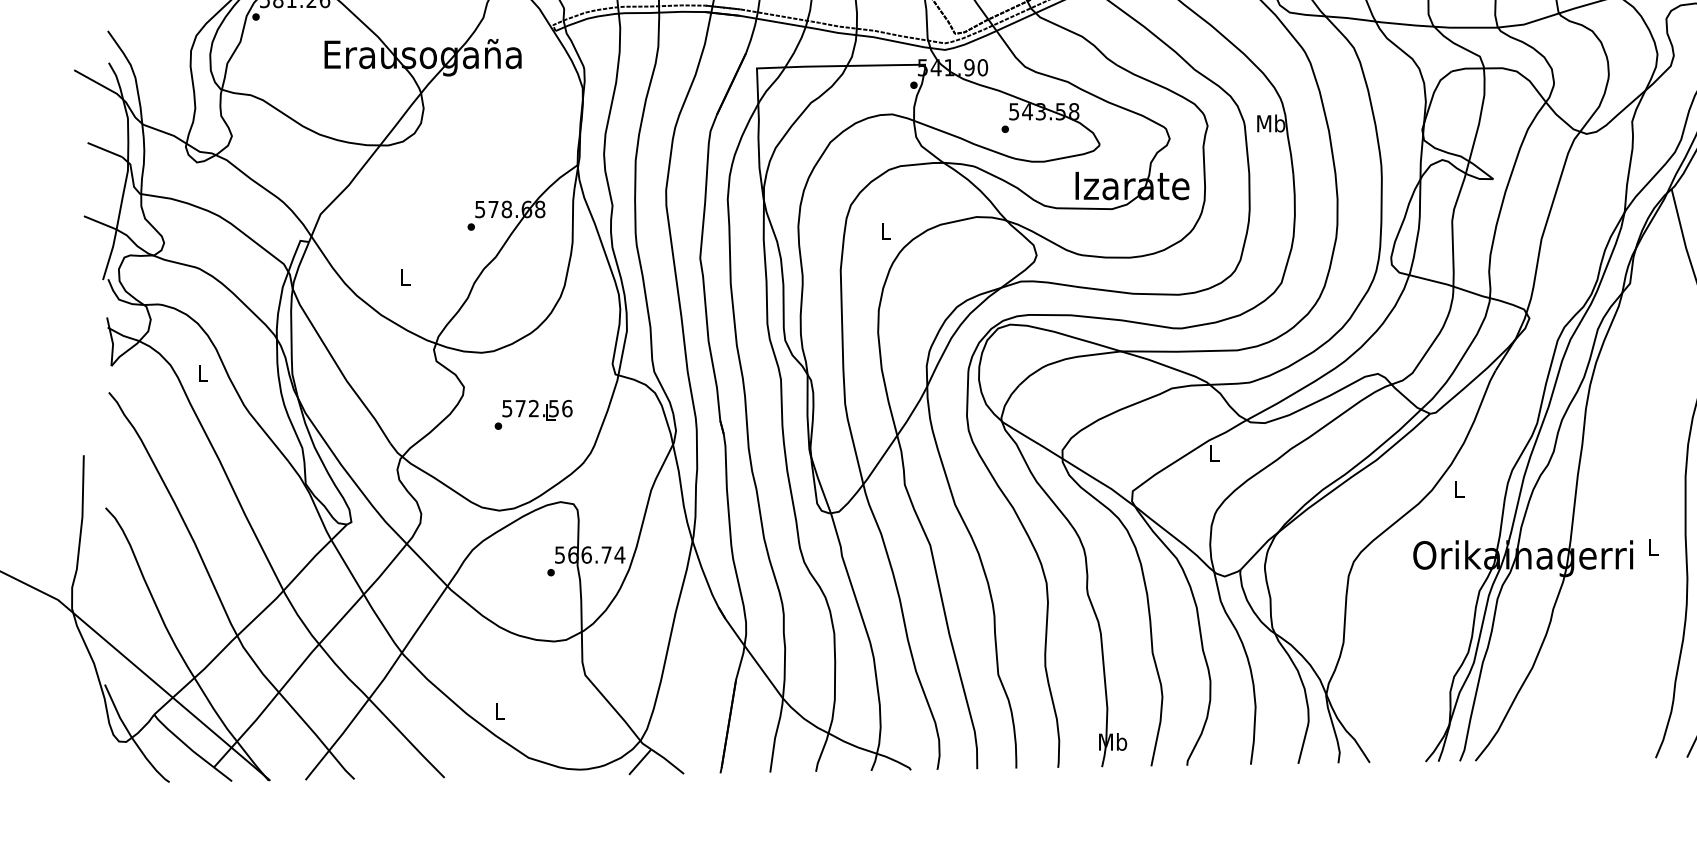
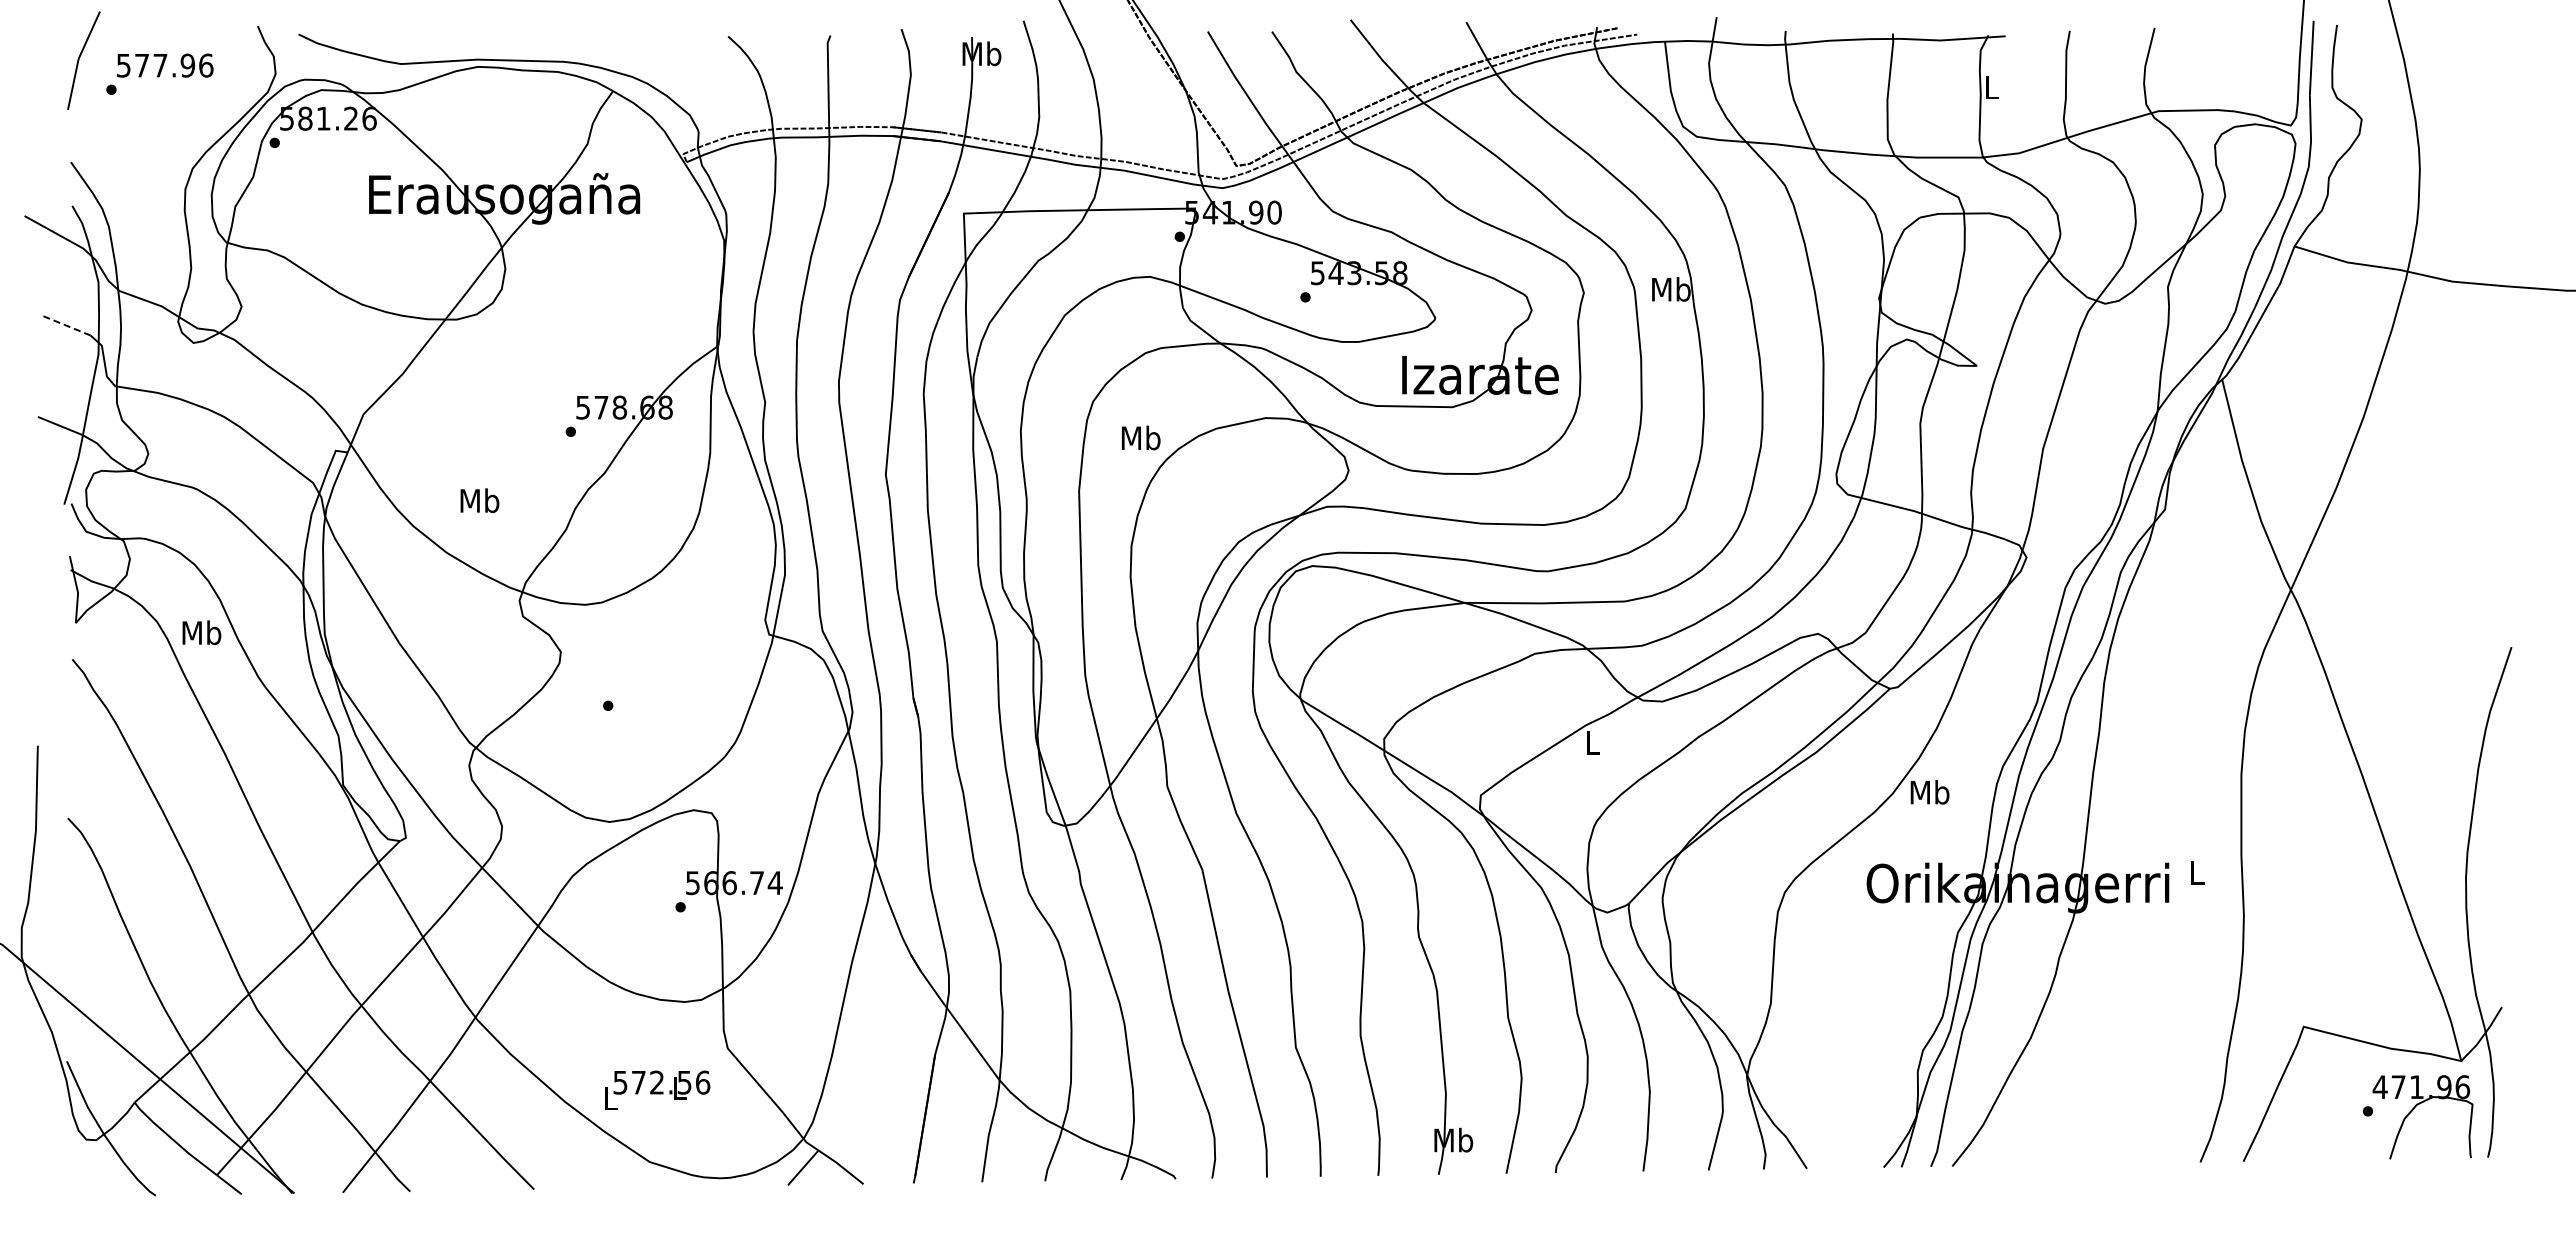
line: (104, 149) -> (66, 325), solid -> dashed
text: (885, 231) -> (1140, 437), L -> Mb
text: (404, 276) -> (479, 500), L -> Mb
text: (202, 372) -> (201, 632), L -> Mb
text: (537, 409) -> (661, 1084), moved
text: (1458, 489) -> (1929, 792), L -> Mb

